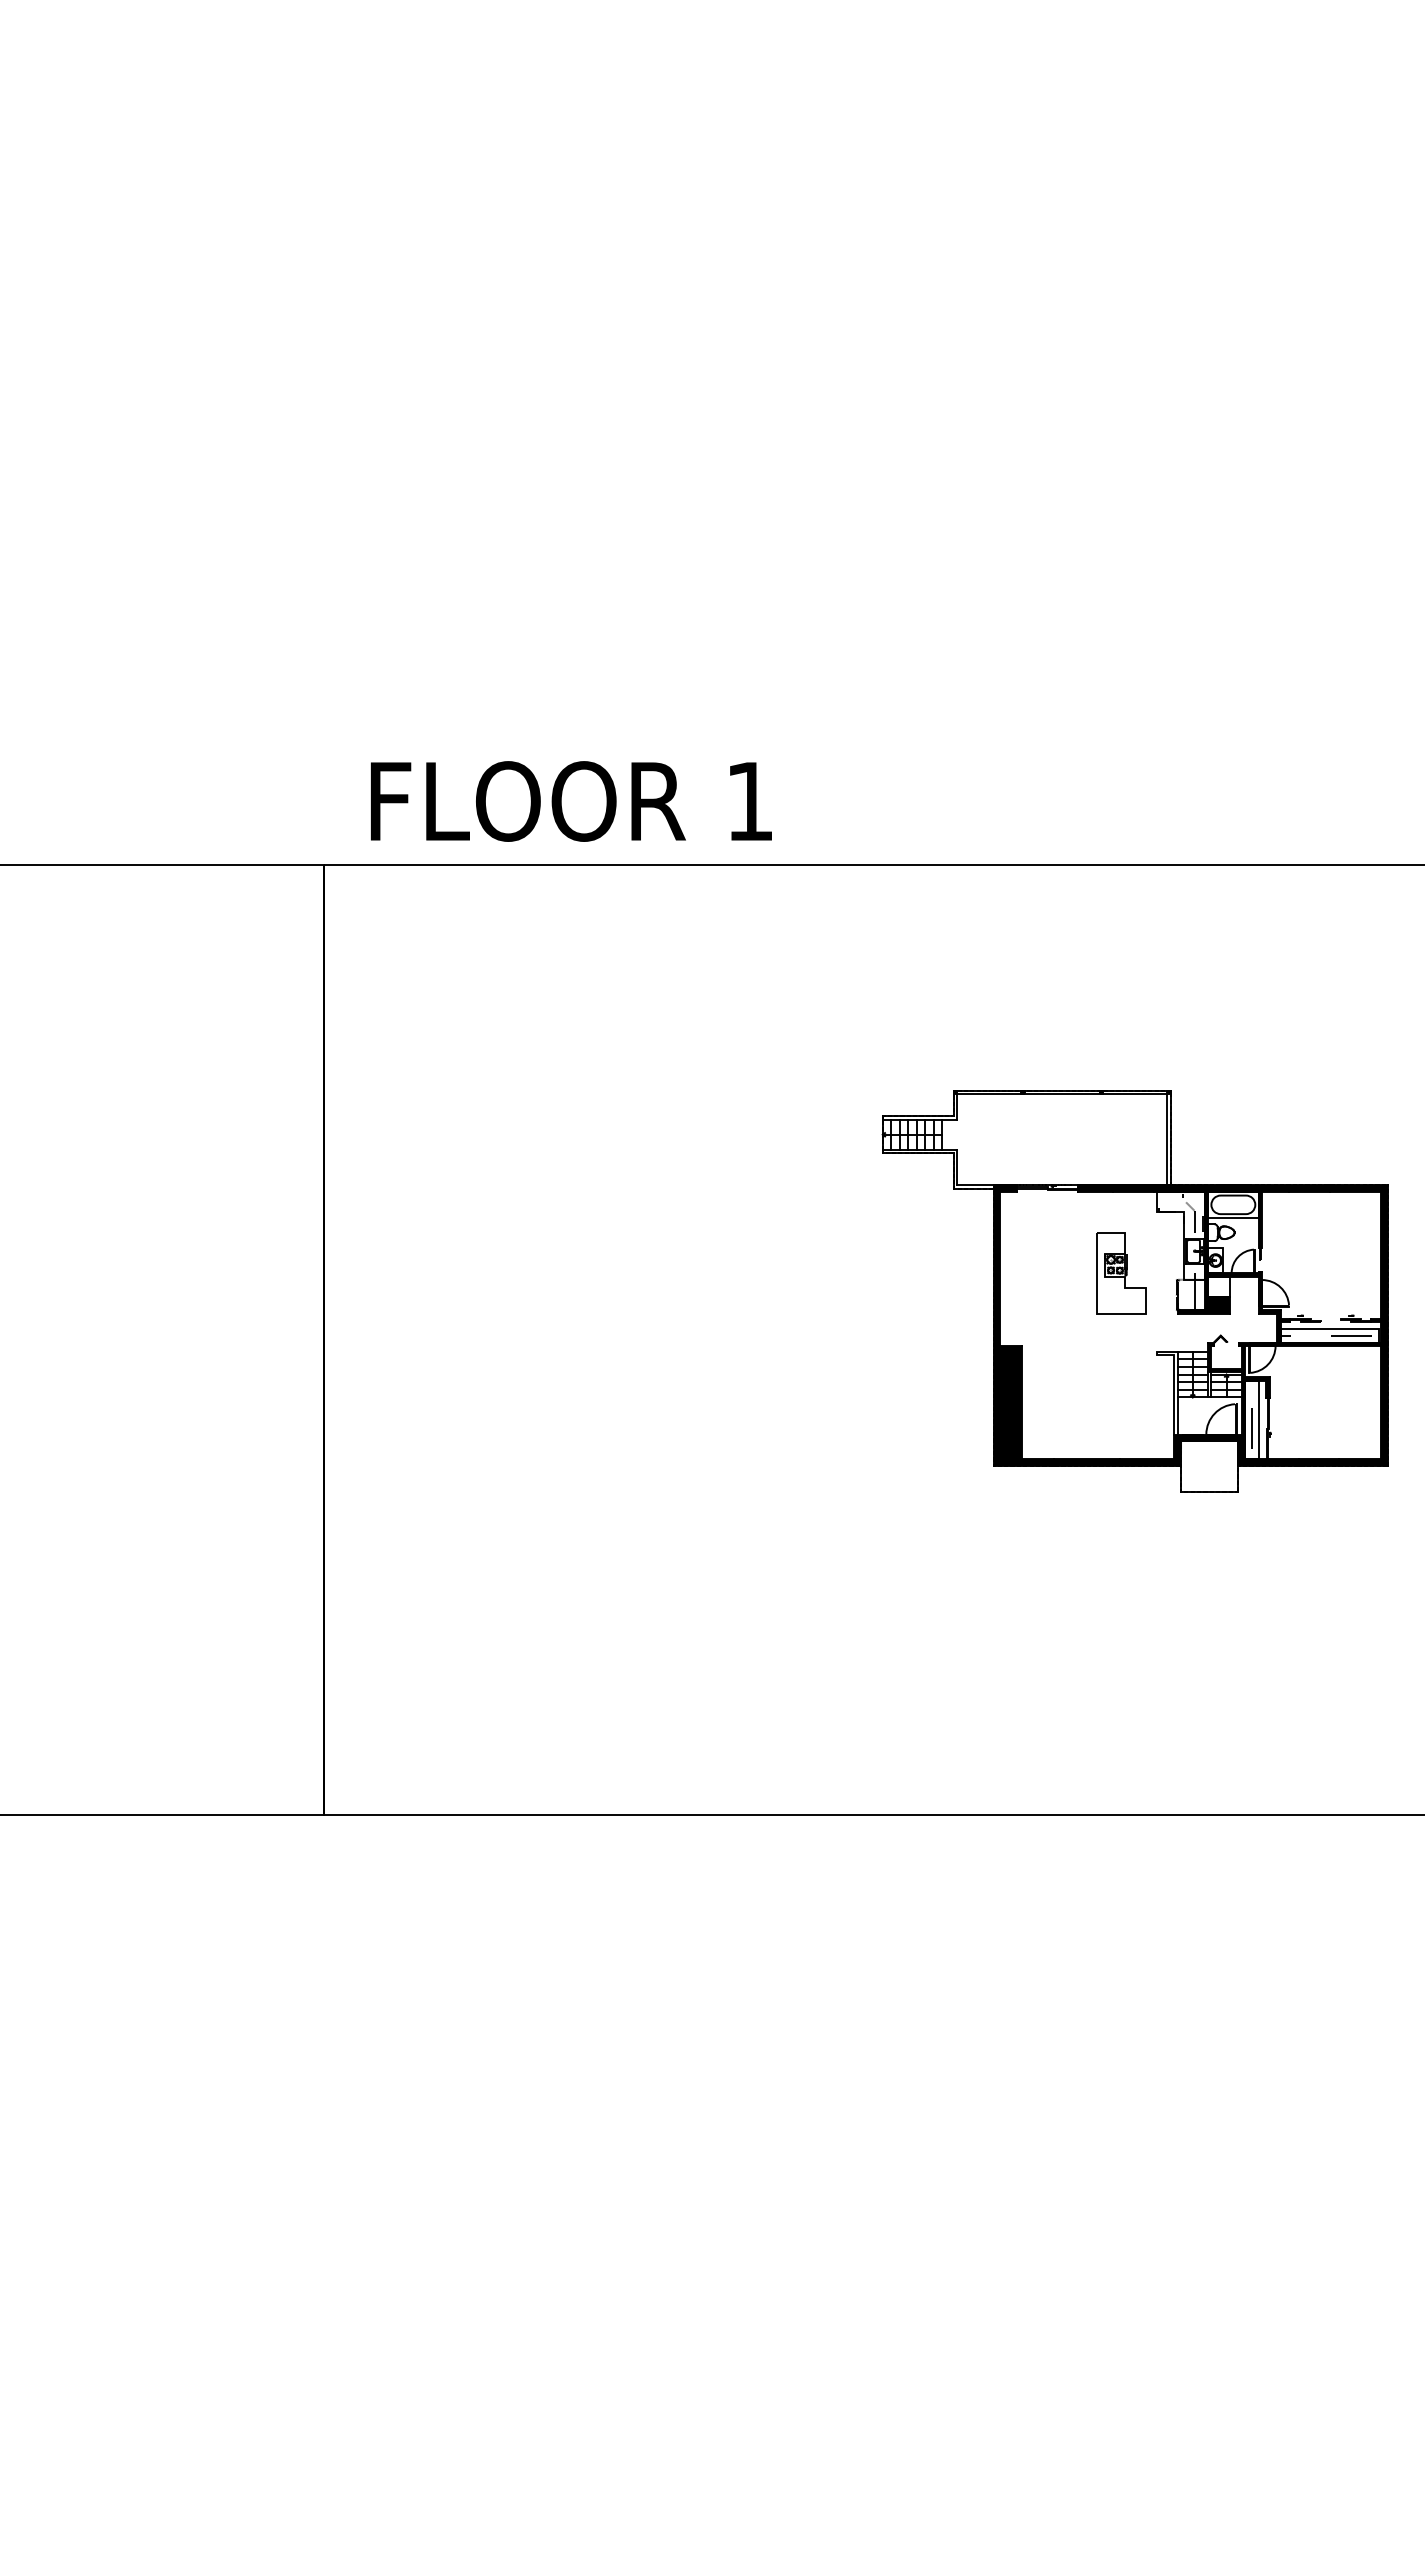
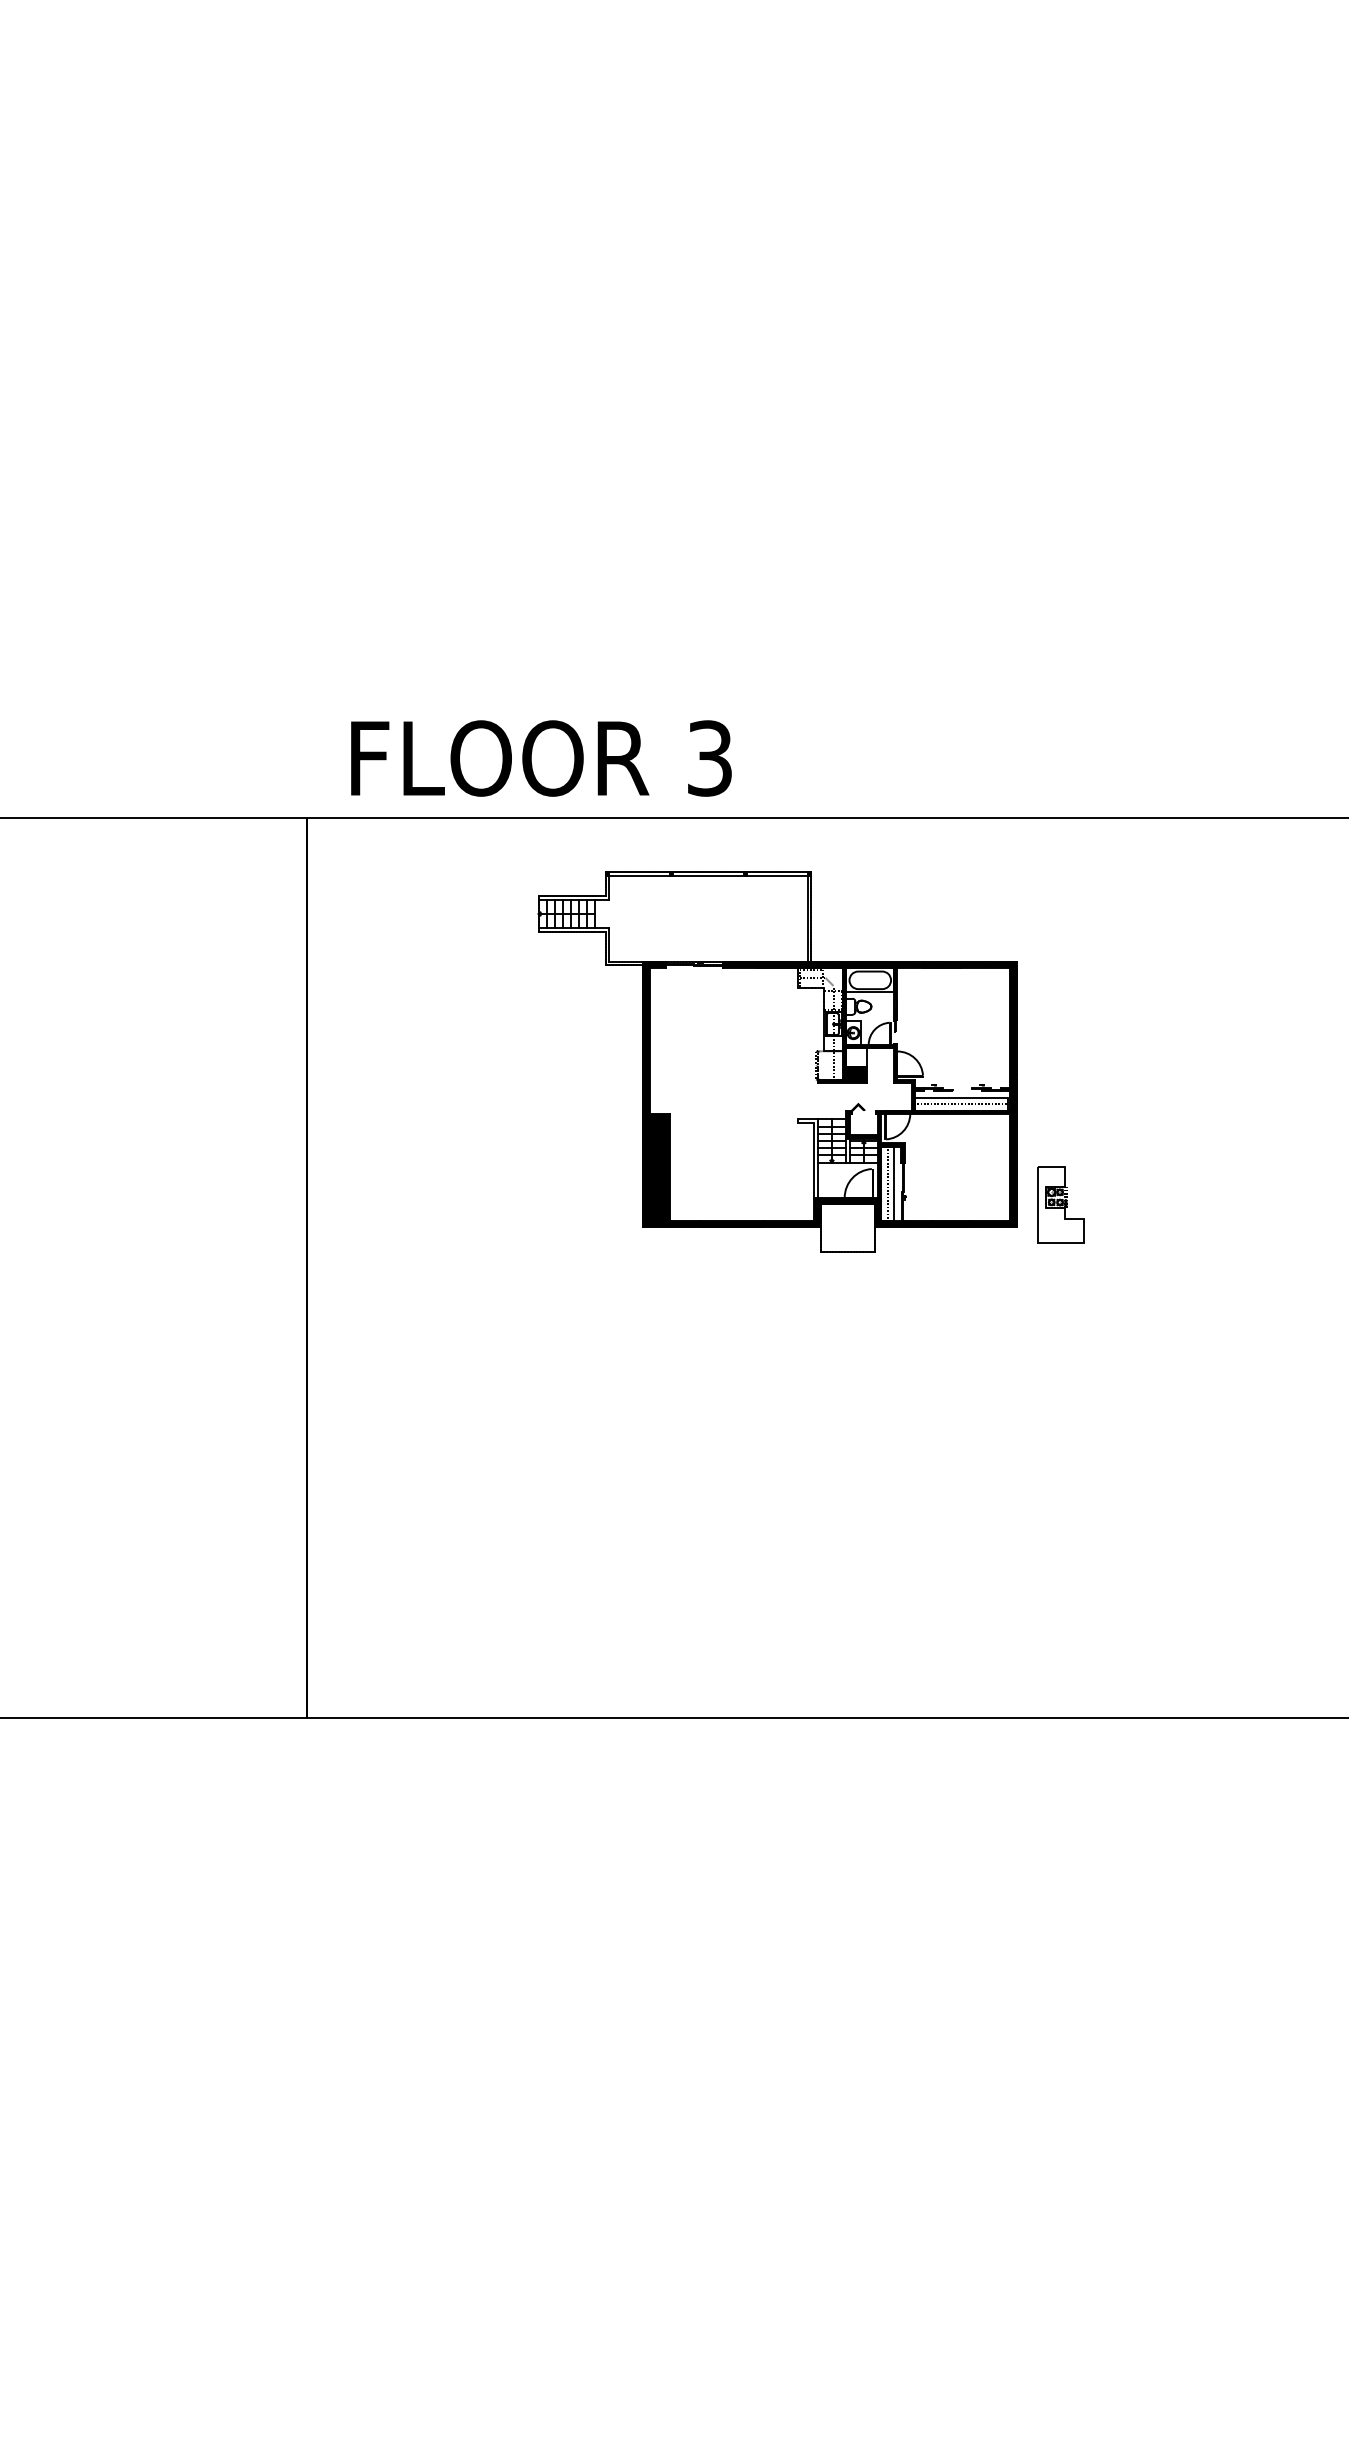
text: (749, 801) -> (709, 758), 1 -> 3
part: (1134, 1291) -> (776, 1062), moved

